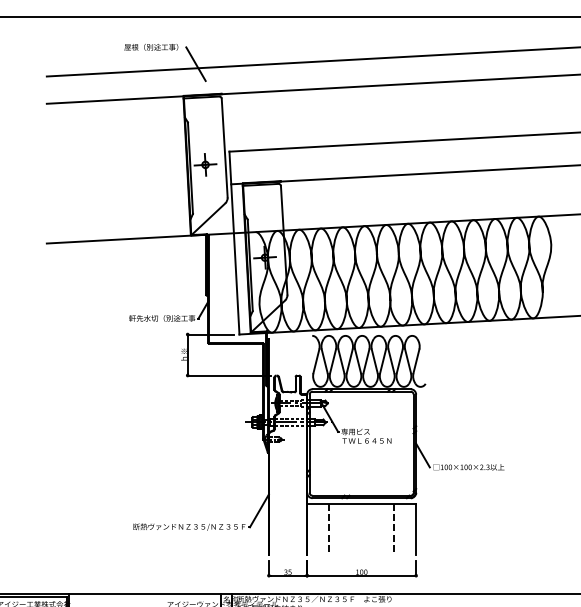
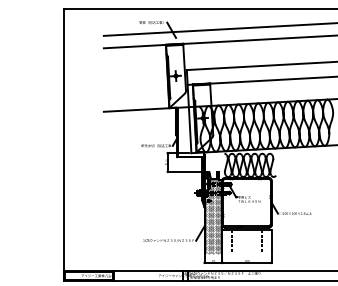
hatch: (288, 465) -> (213, 212), added

